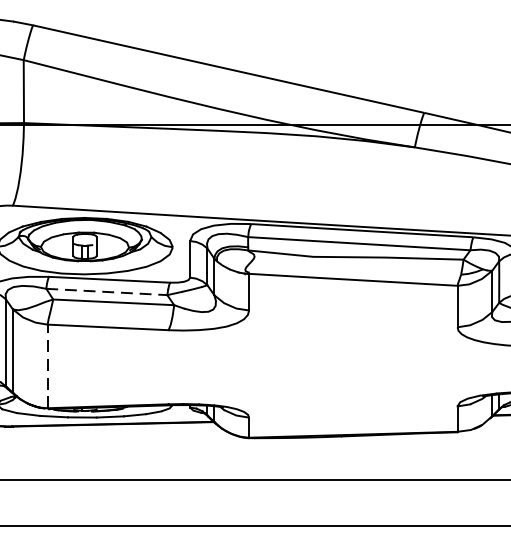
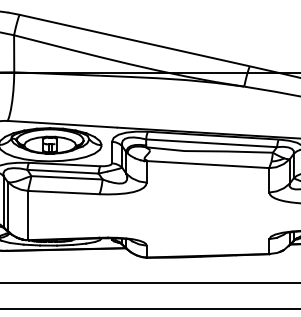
line: (107, 291) -> (63, 171), dashed -> solid
line: (48, 366) -> (28, 215), dashed -> solid

